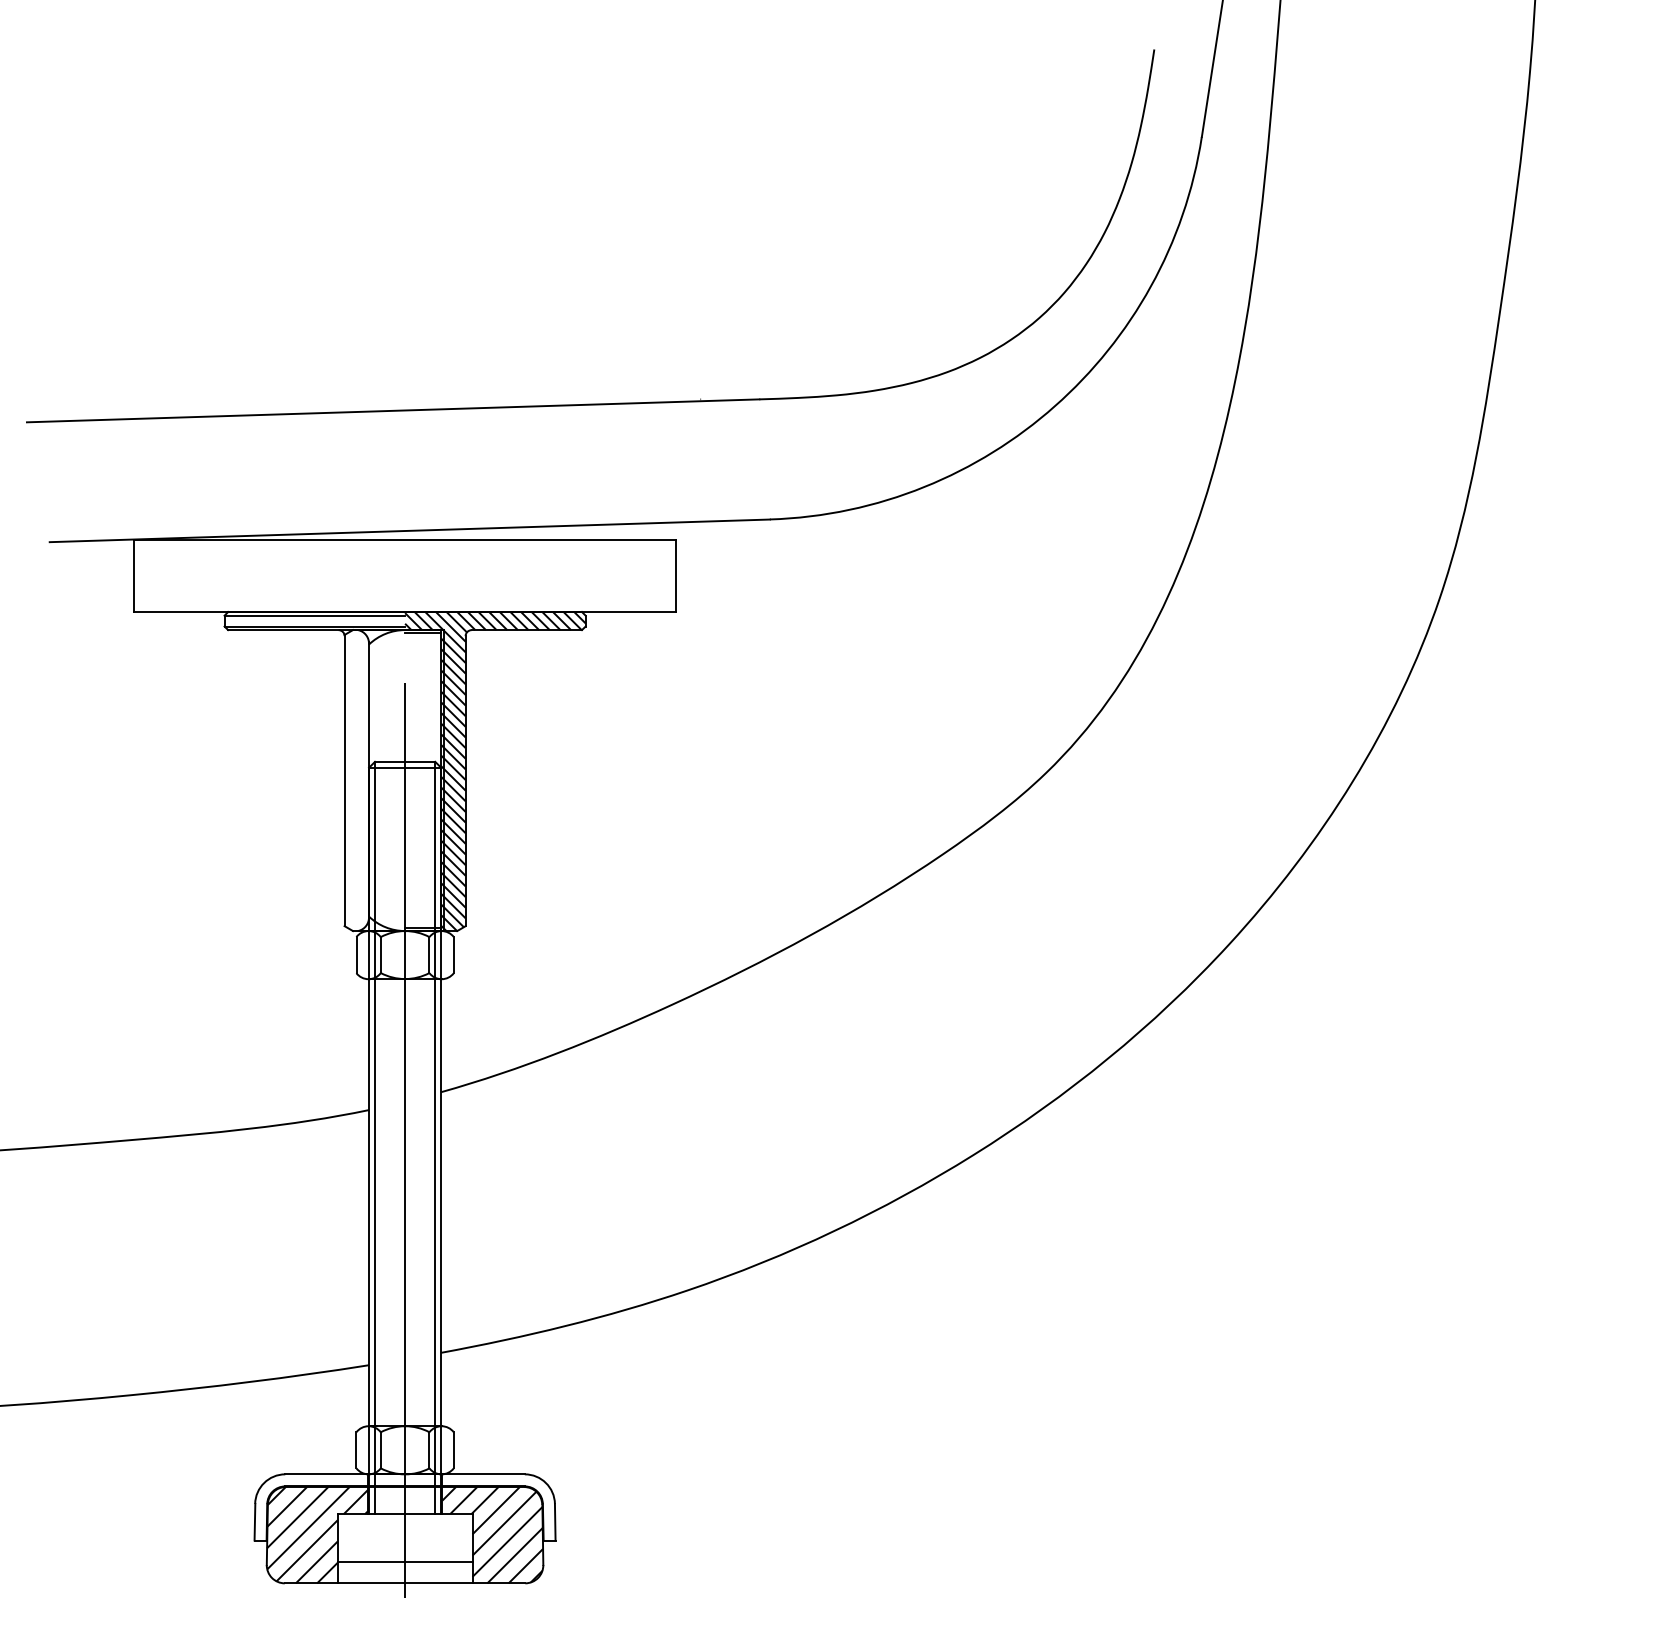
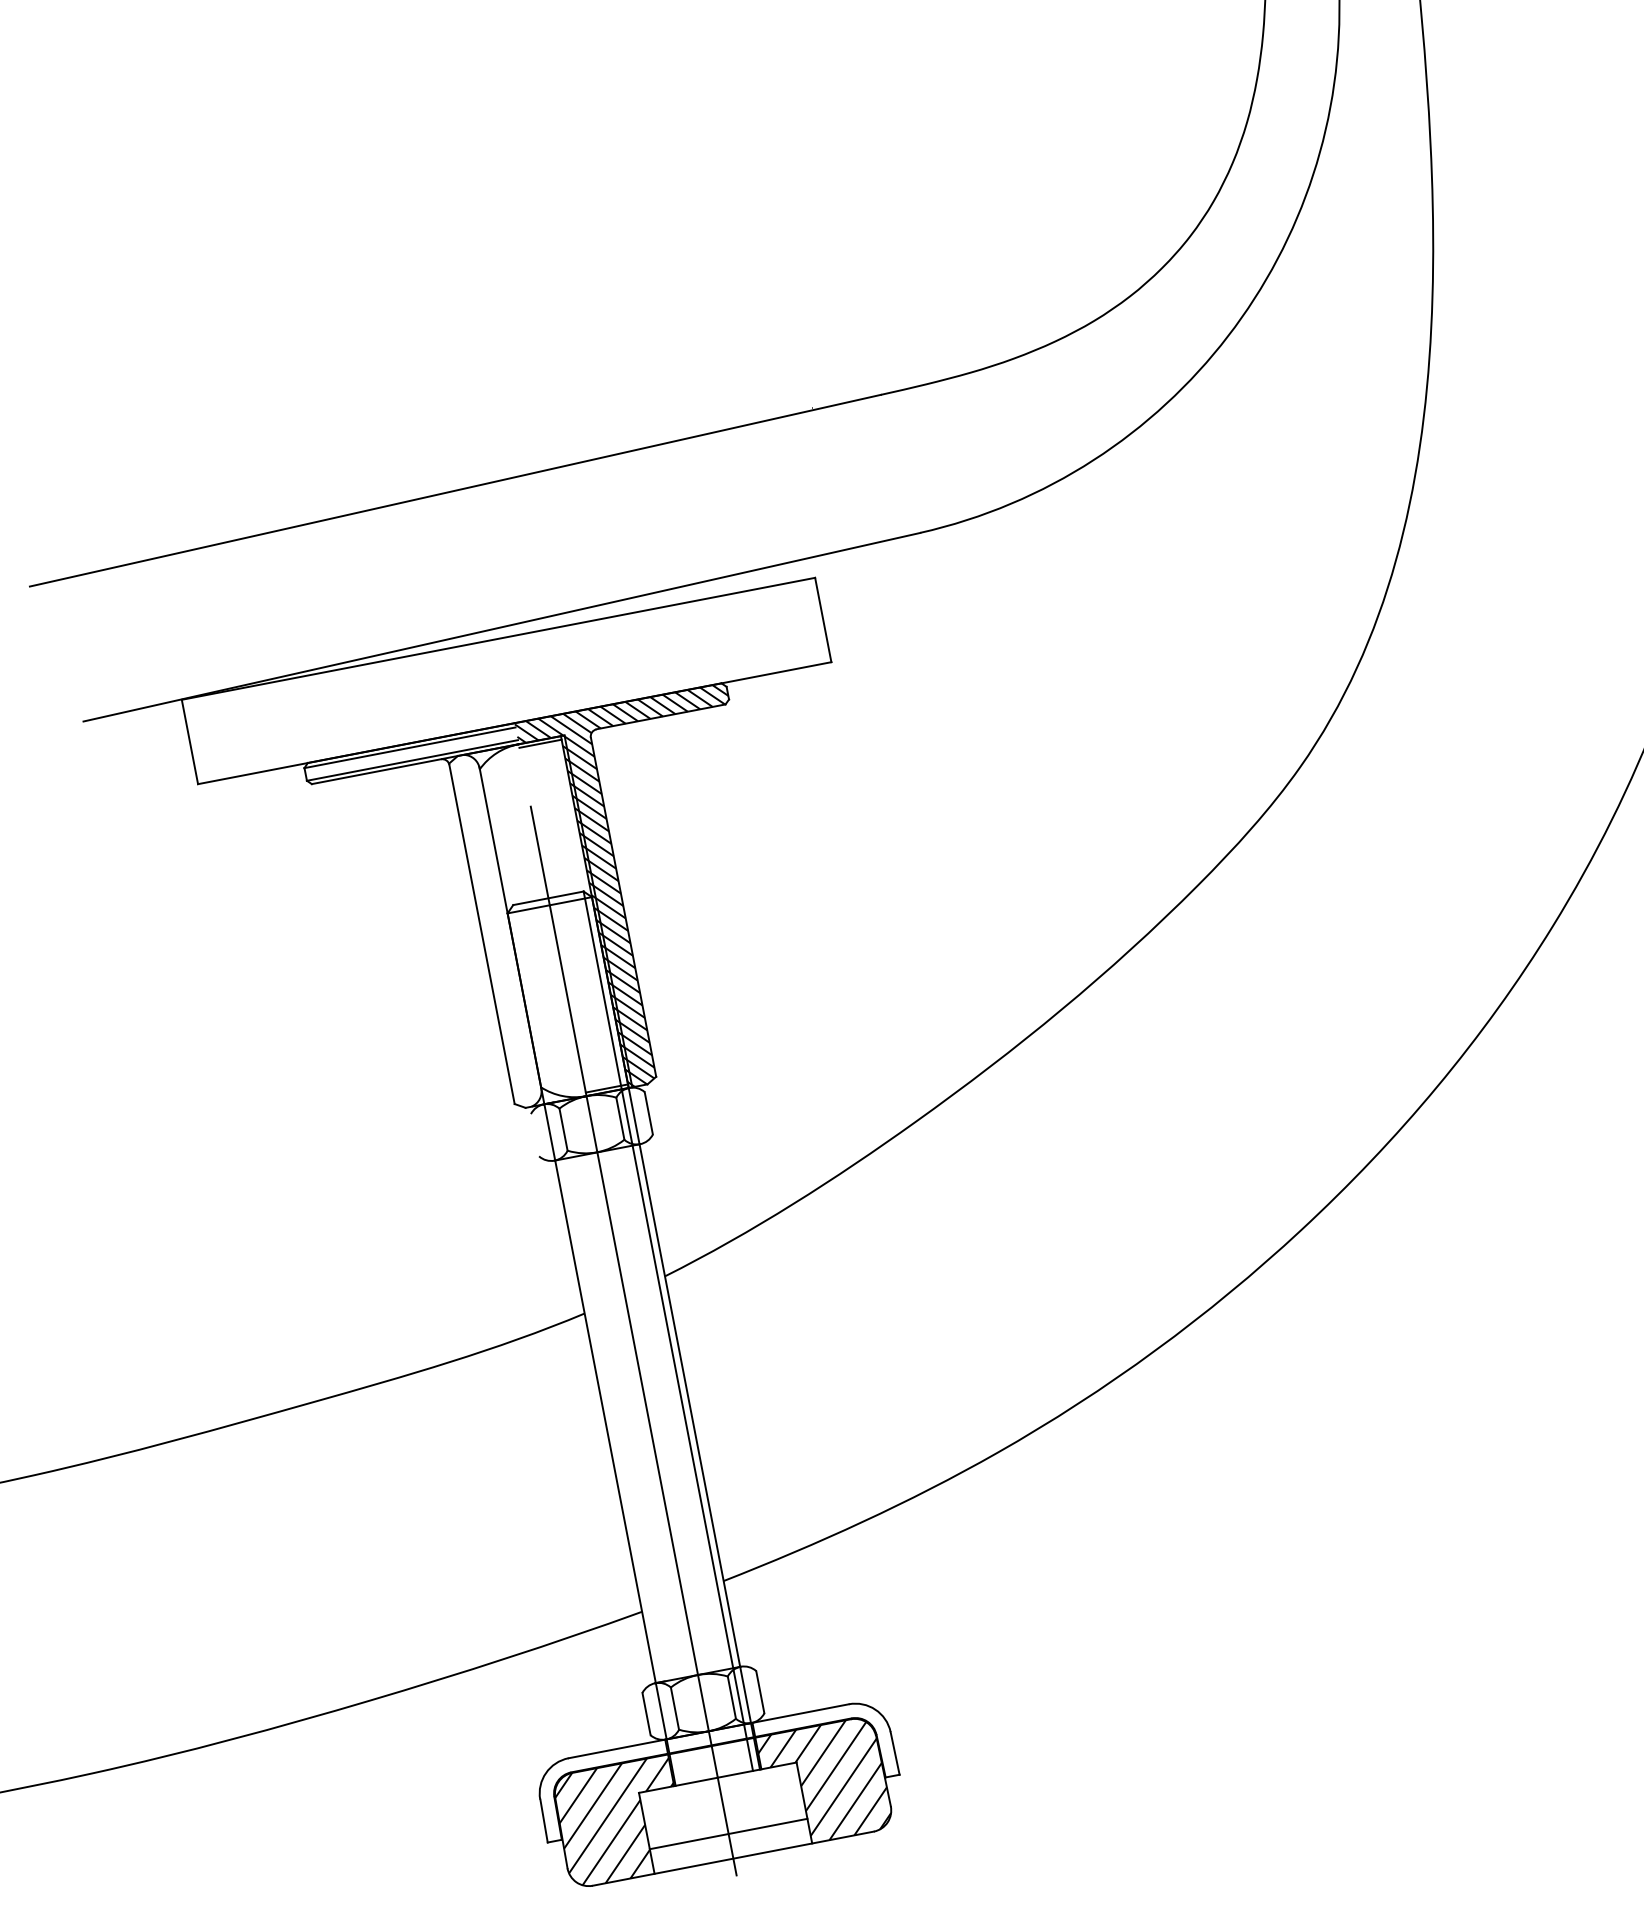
line: (356, 955) -> (535, 1135), removed
line: (375, 1137) -> (598, 1344), removed

